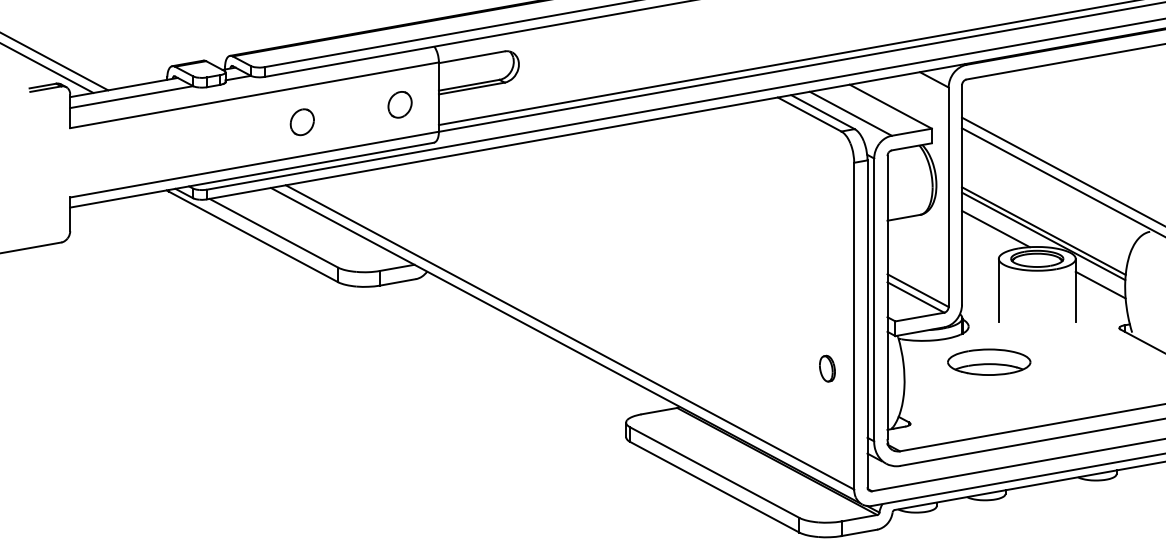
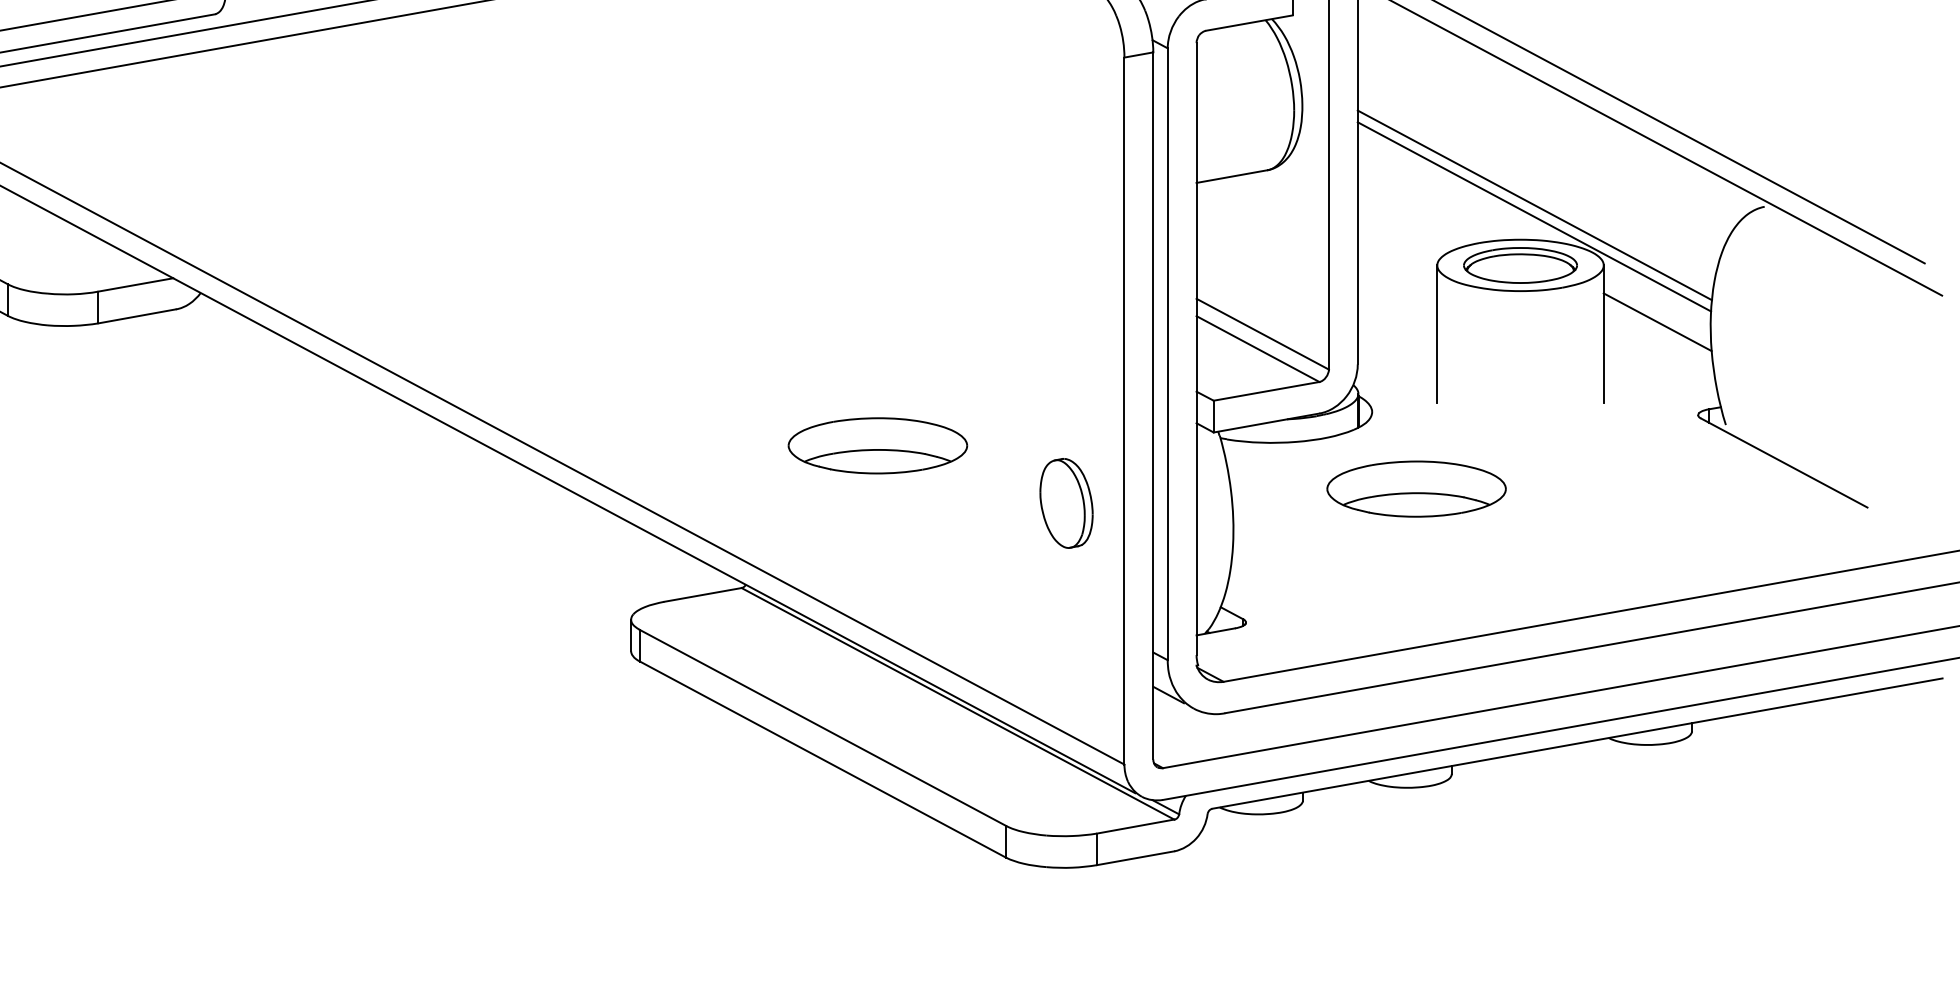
line: (995, 228) -> (1430, 199), removed
part: (740, 341) -> (878, 444), added
part: (827, 368) -> (1066, 502), size x1.6

